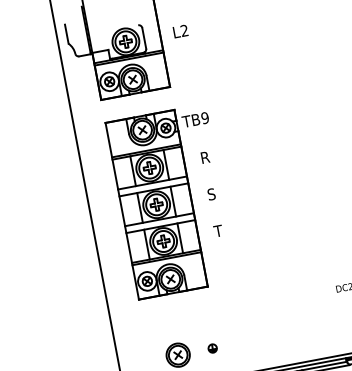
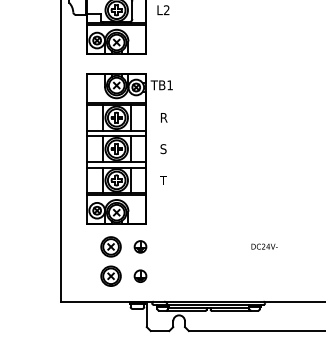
text: (205, 118) -> (170, 85), TB9 -> TB1
part: (206, 313) -> (140, 246), added
part: (170, 320) -> (110, 246), added
part: (212, 347) -> (140, 275), size x1.67

